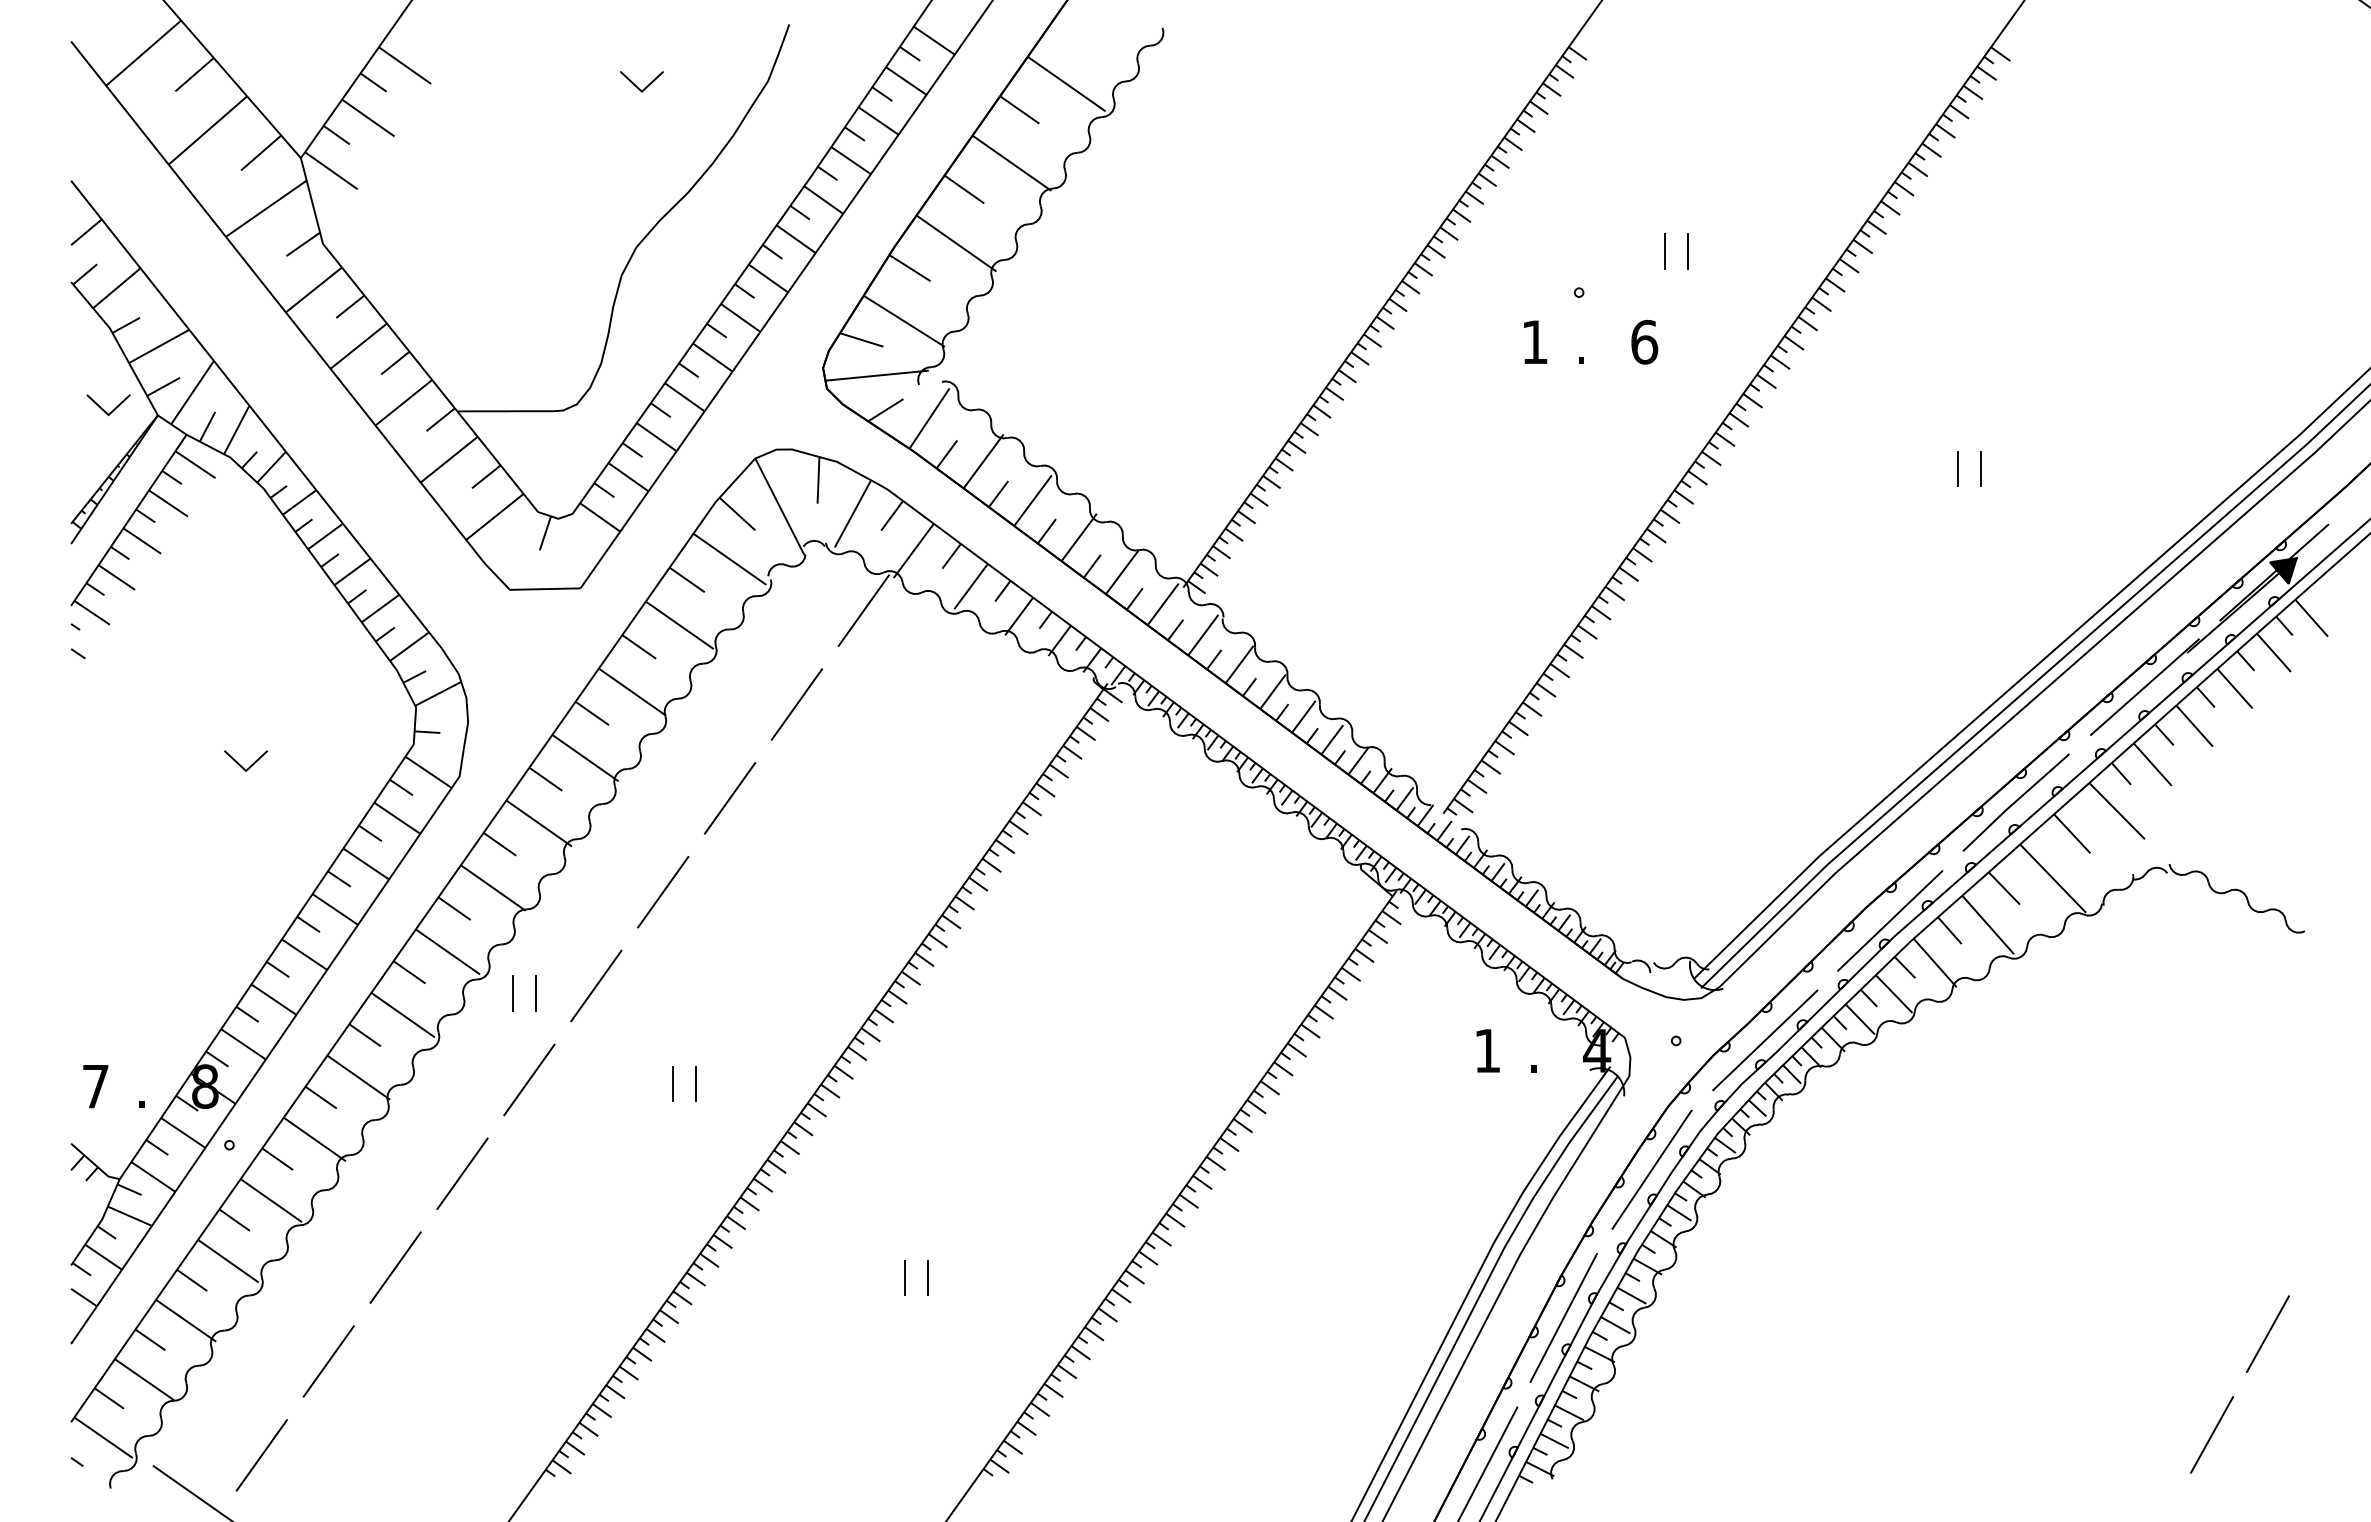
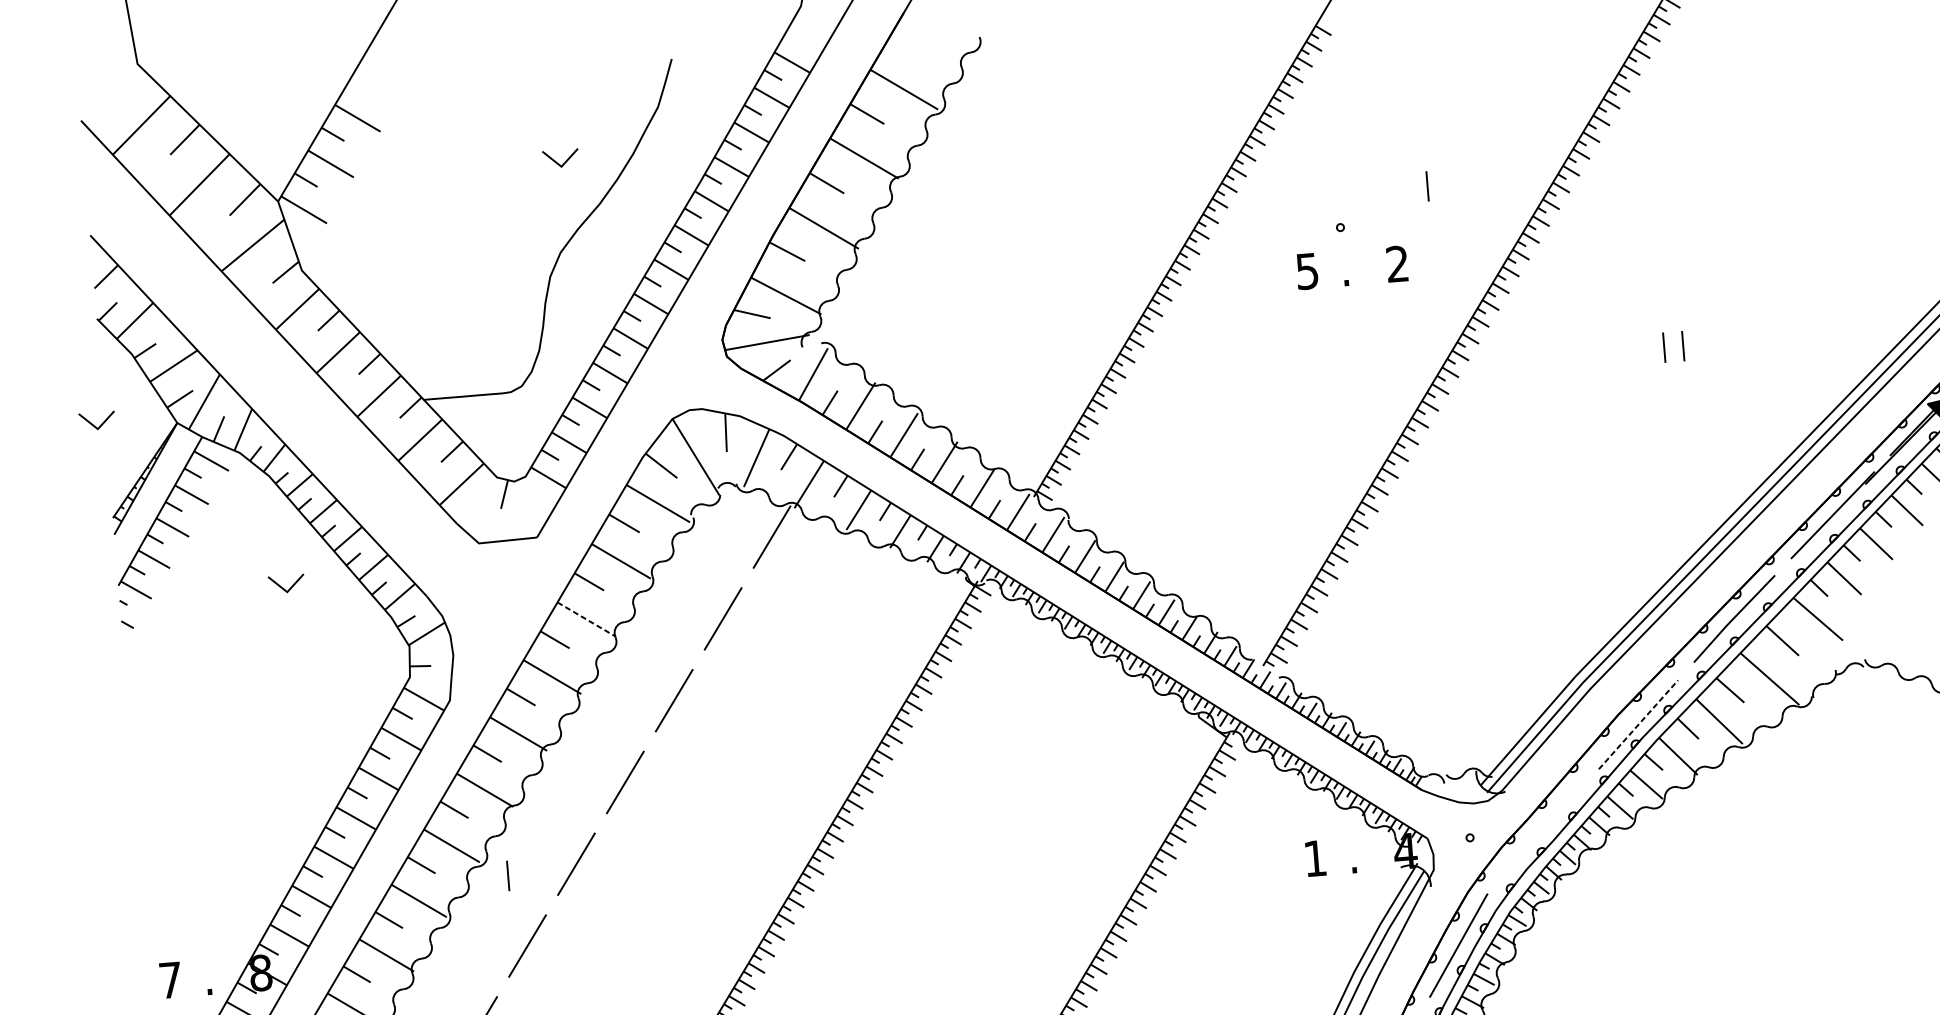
line: (636, 85) -> (556, 161), moved
line: (1665, 251) -> (1408, 187), removed
text: (1644, 341) -> (1397, 263), 6 -> 2
text: (1534, 342) -> (1306, 271), 1 -> 5
line: (104, 409) -> (94, 424), moved
line: (632, 692) -> (586, 619), solid -> dashed
line: (240, 764) -> (282, 587), moved
line: (1890, 920) -> (1638, 724), solid -> dashed
line: (535, 993) -> (526, 874), removed
line: (1765, 1040) -> (1543, 831), removed
line: (673, 1083) -> (646, 939), removed
line: (696, 1083) -> (665, 937), removed

